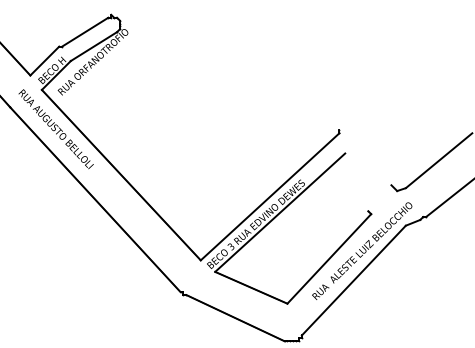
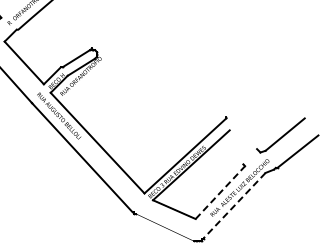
line: (329, 258) -> (220, 192), solid -> dashed
line: (353, 280) -> (234, 205), solid -> dashed
line: (234, 318) -> (164, 227), removed

